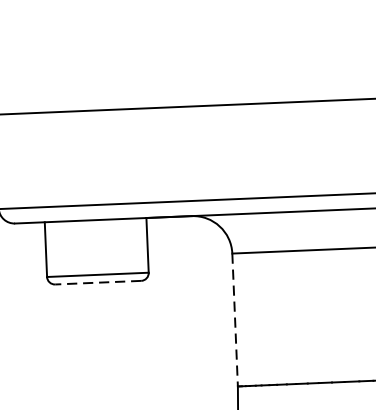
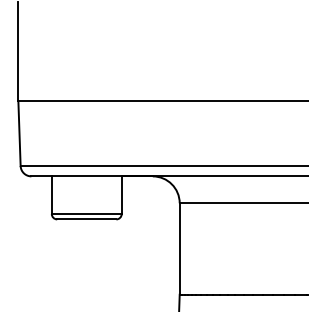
line: (97, 282) -> (86, 219), dashed -> solid
line: (234, 319) -> (179, 248), dashed -> solid

